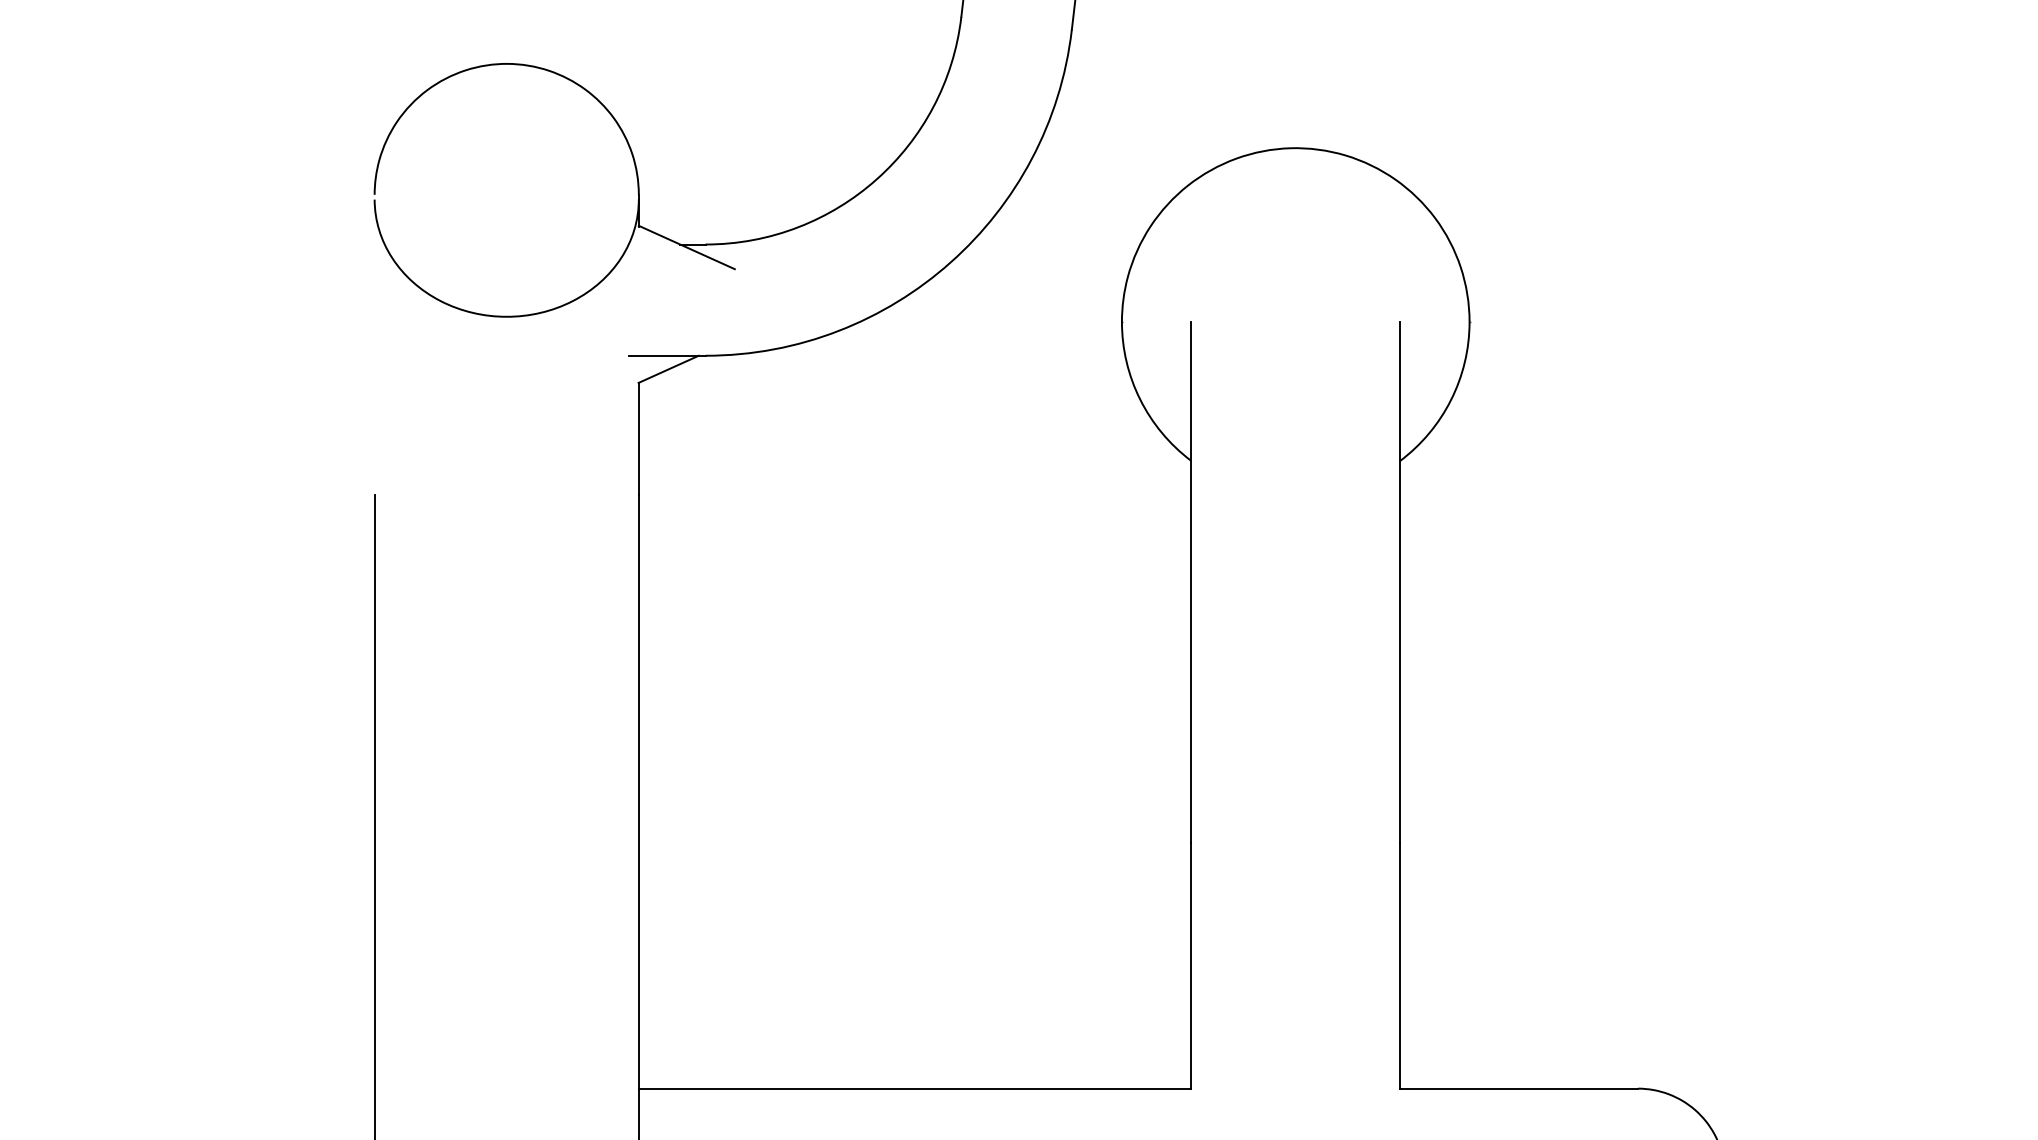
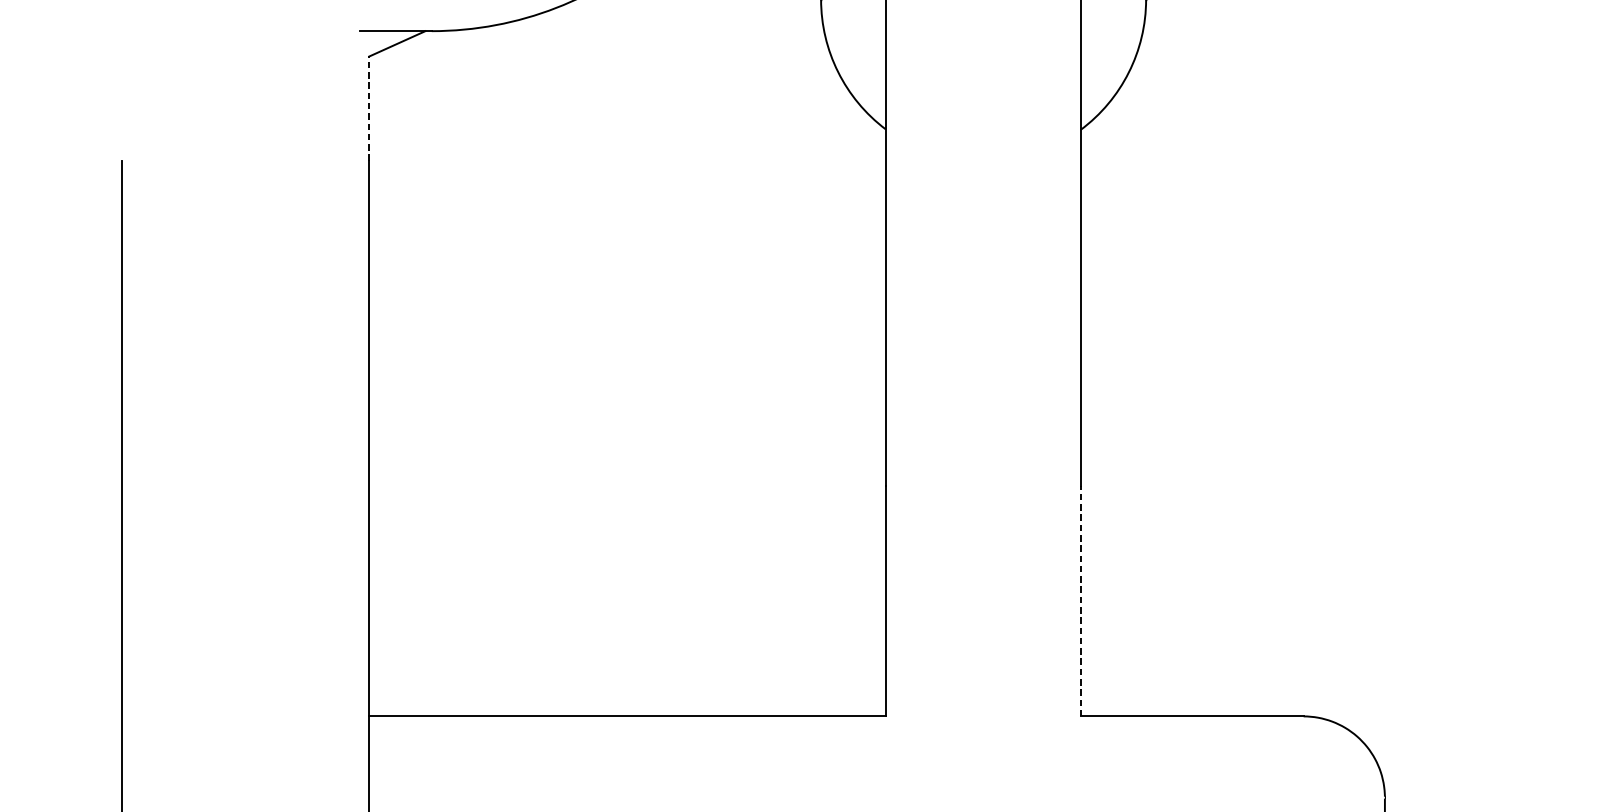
line: (638, 438) -> (369, 108), solid -> dashed
line: (1399, 965) -> (1080, 601), solid -> dashed

